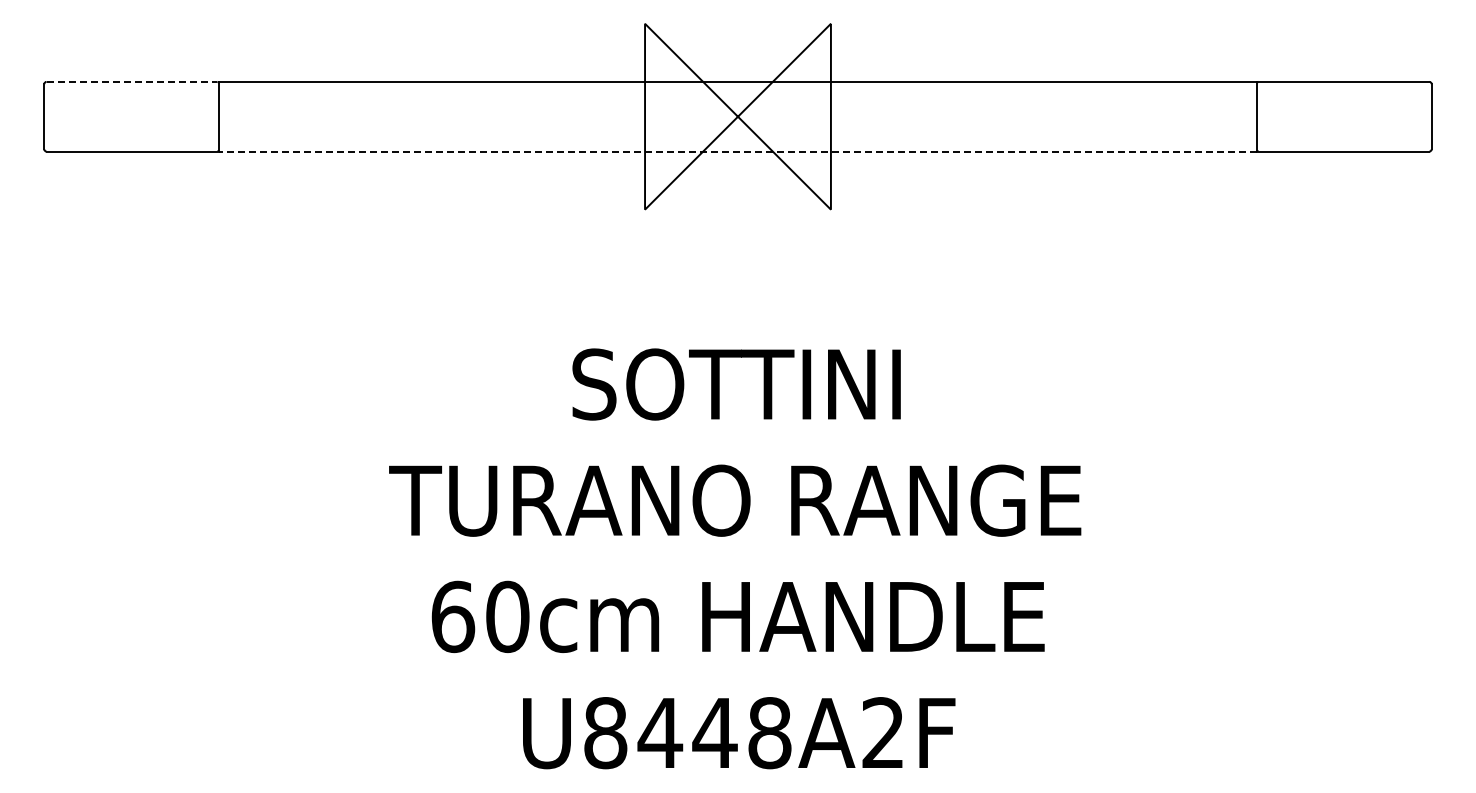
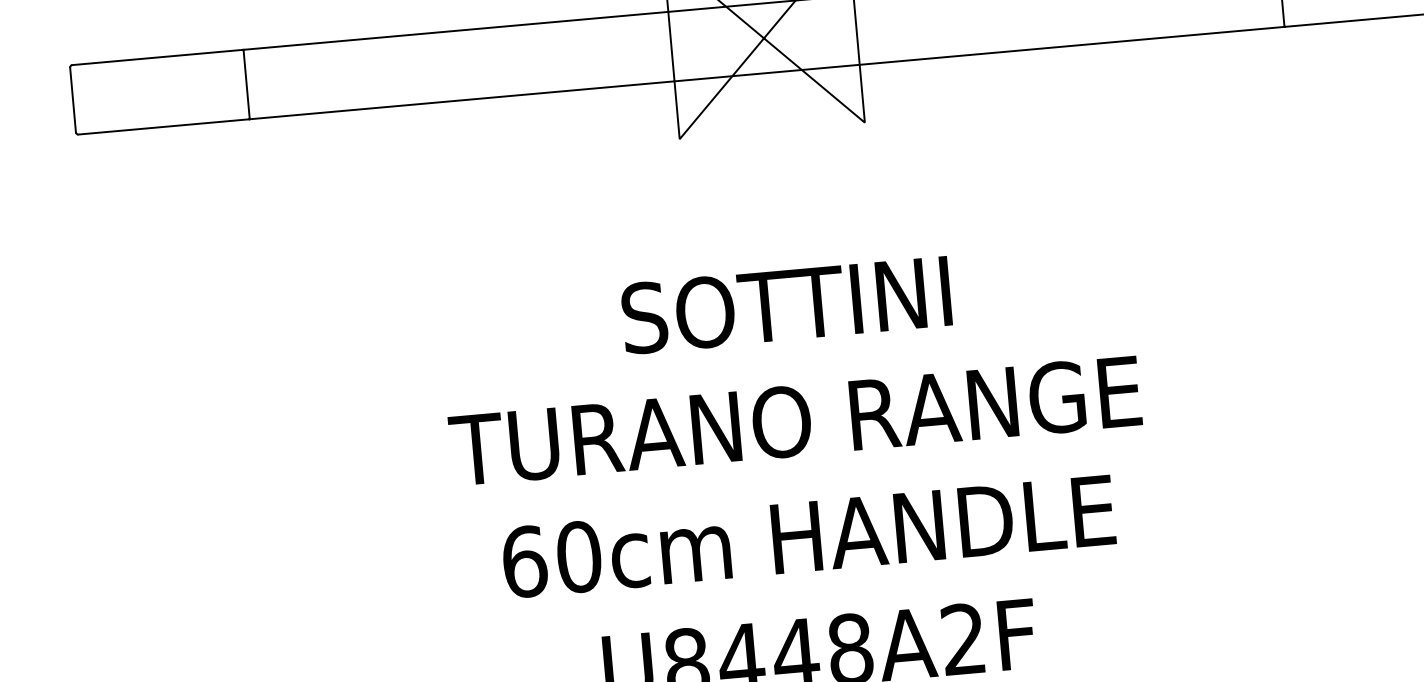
line: (132, 81) -> (157, 57), dashed -> solid
line: (737, 151) -> (766, 73), dashed -> solid

